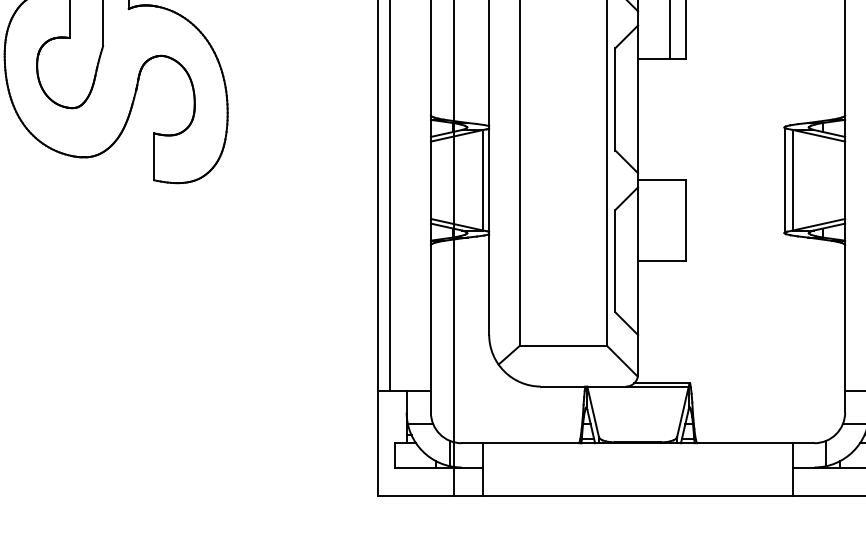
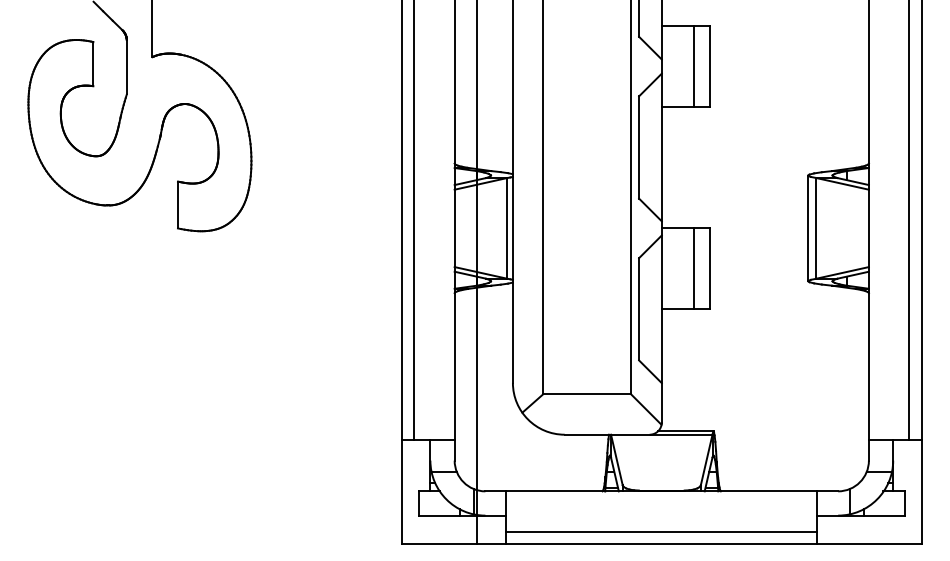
line: (669, 220) -> (693, 268), added
line: (637, 483) -> (661, 531), added

